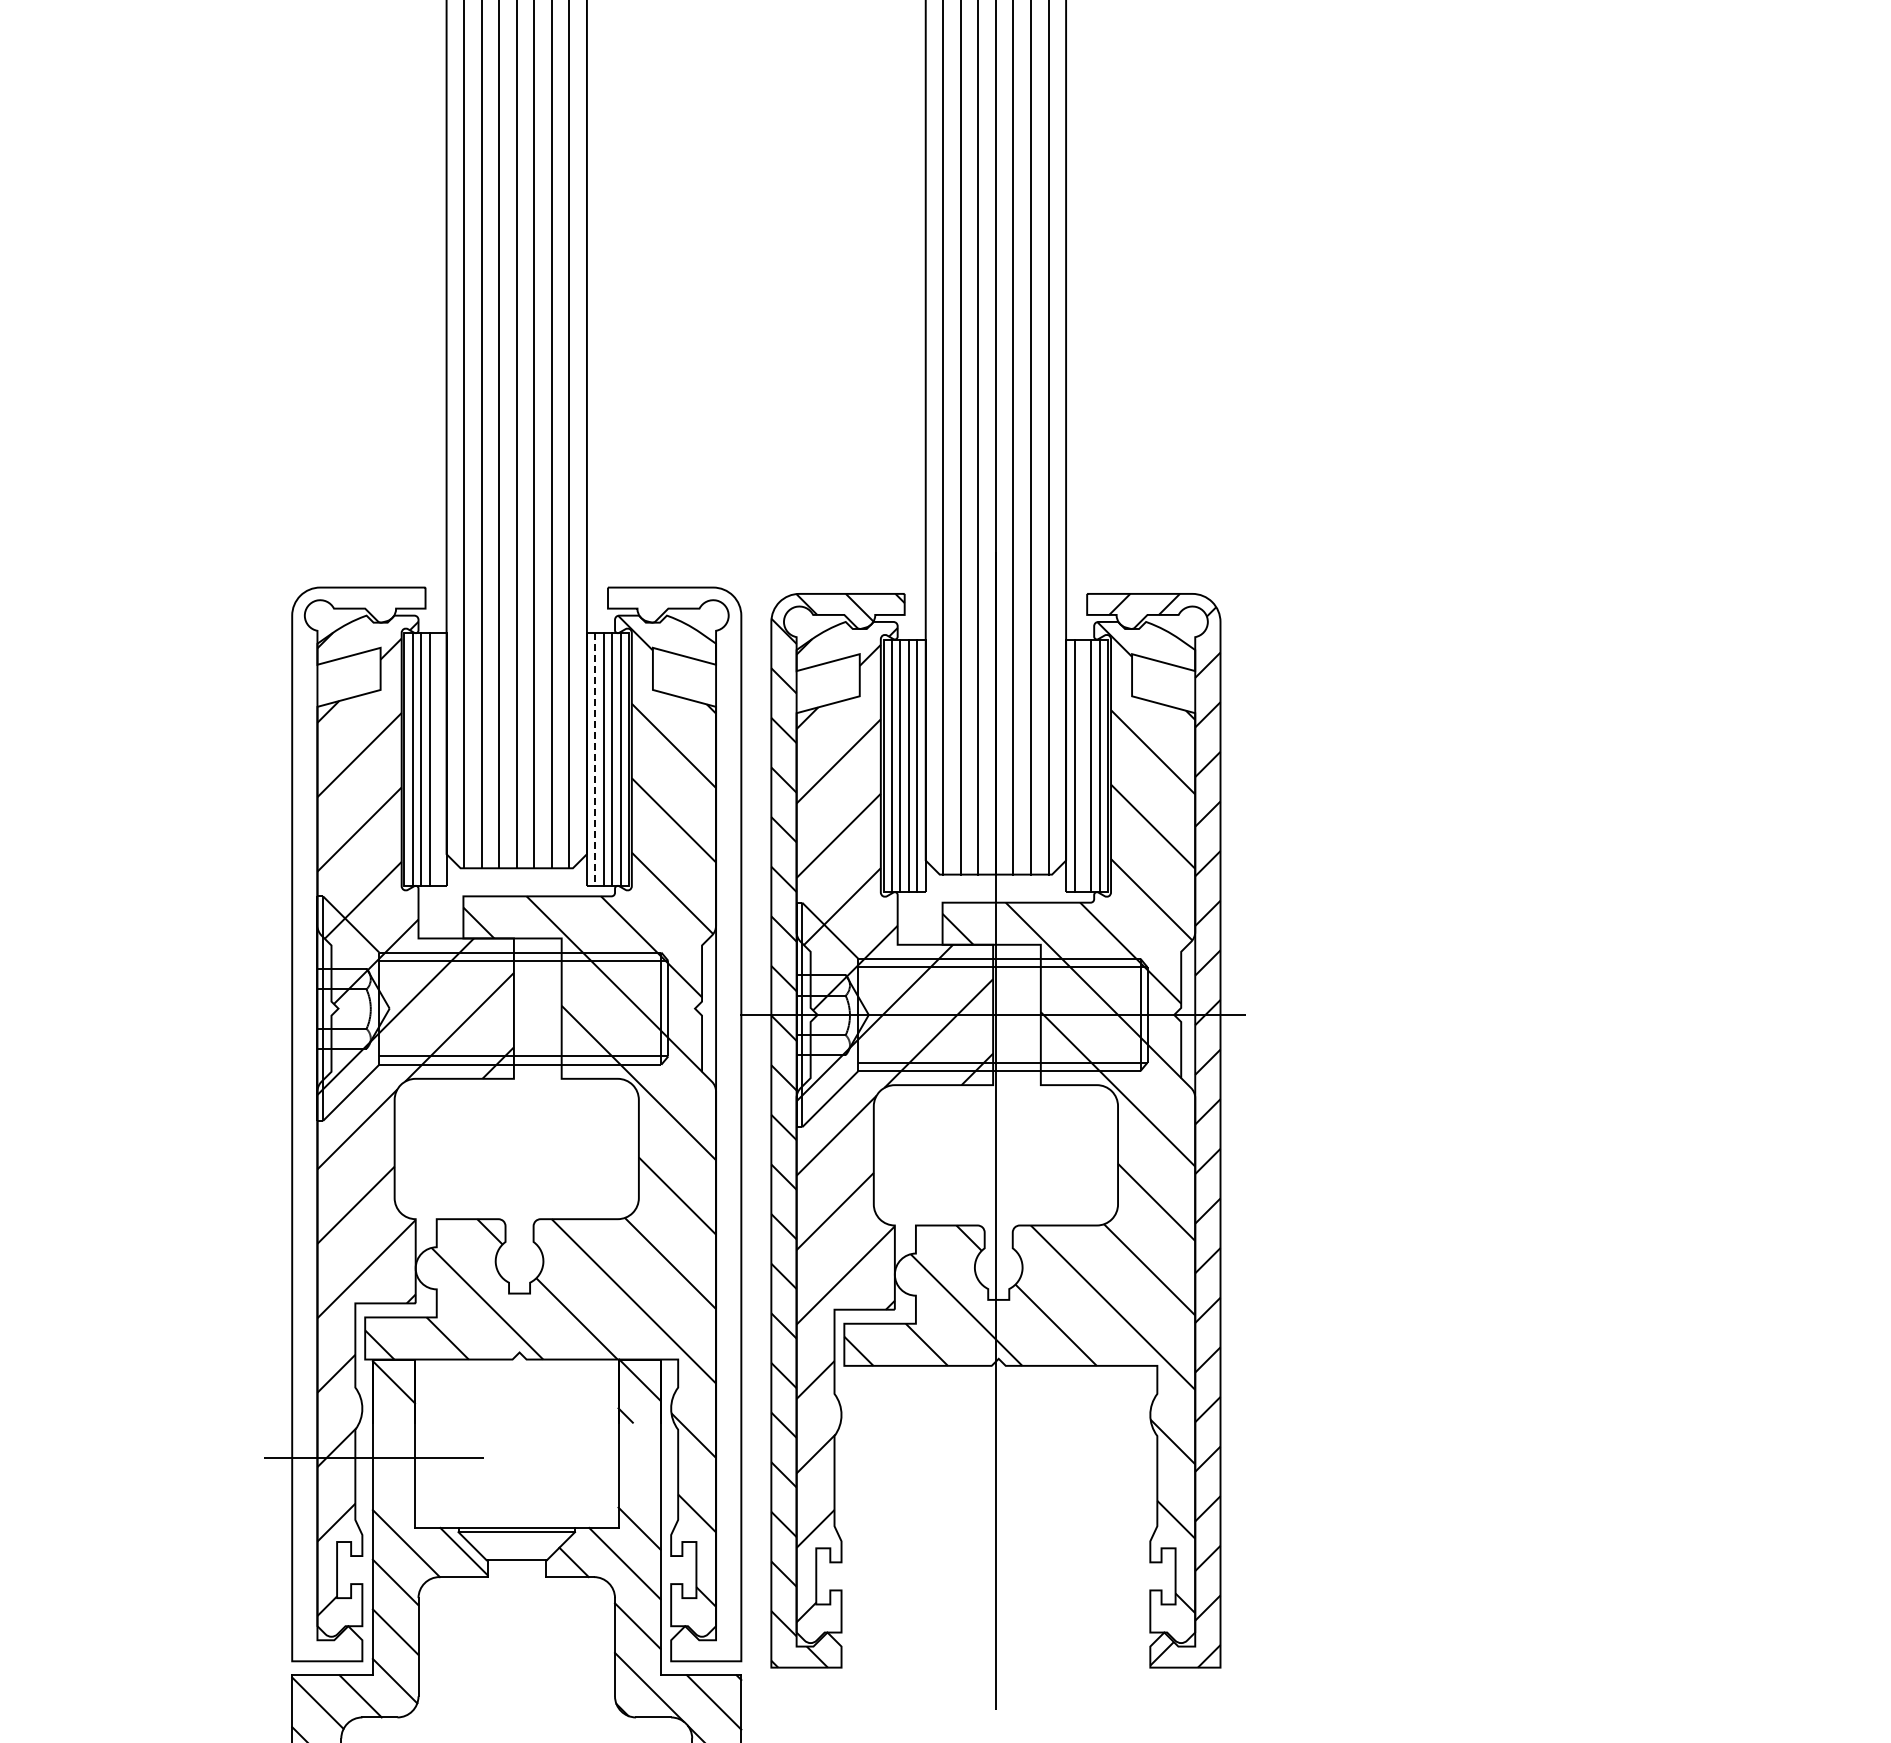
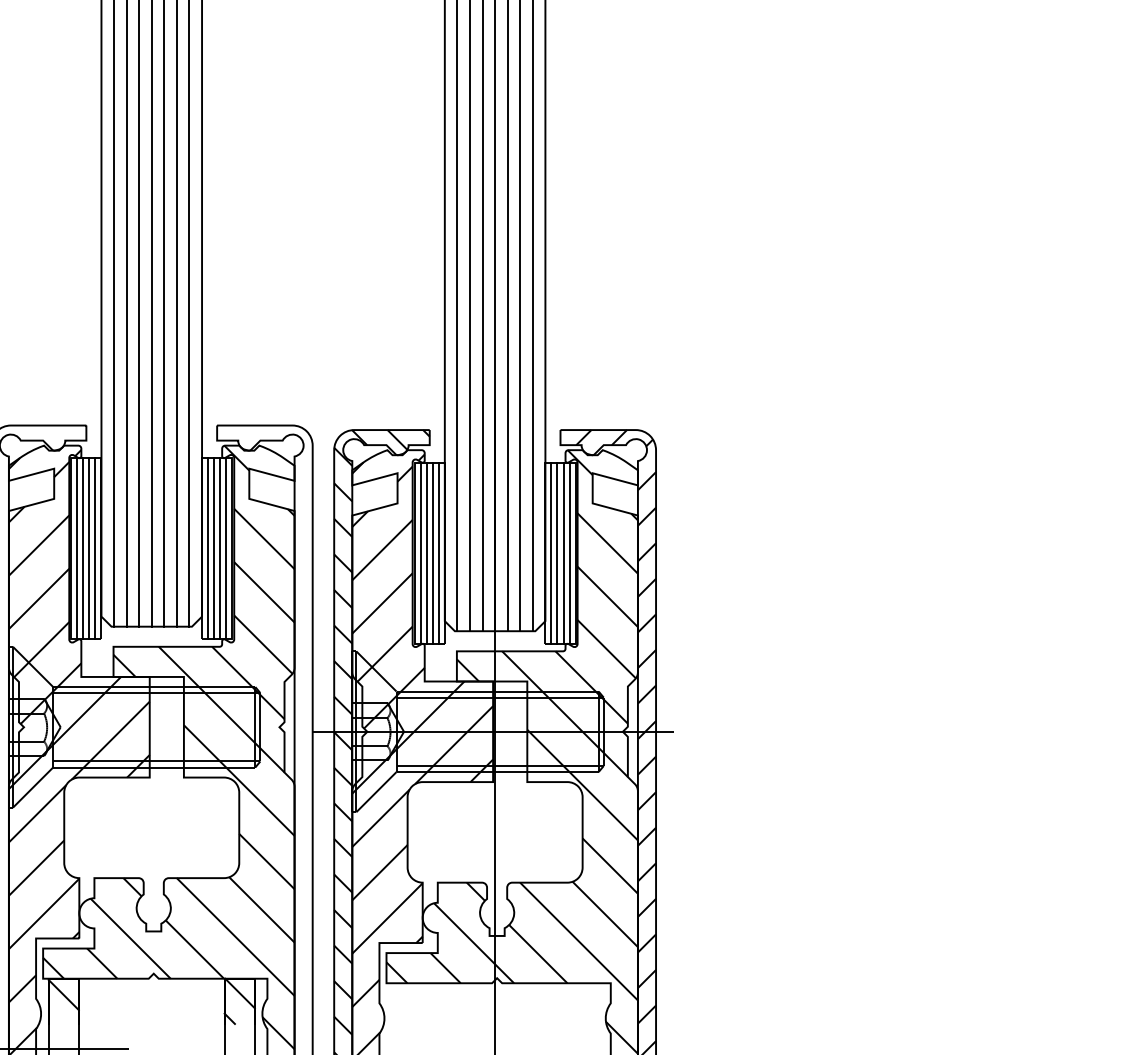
line: (438, 759) -> (95, 548), added
line: (595, 760) -> (208, 549), dashed -> solid
line: (1082, 765) -> (557, 553), added

